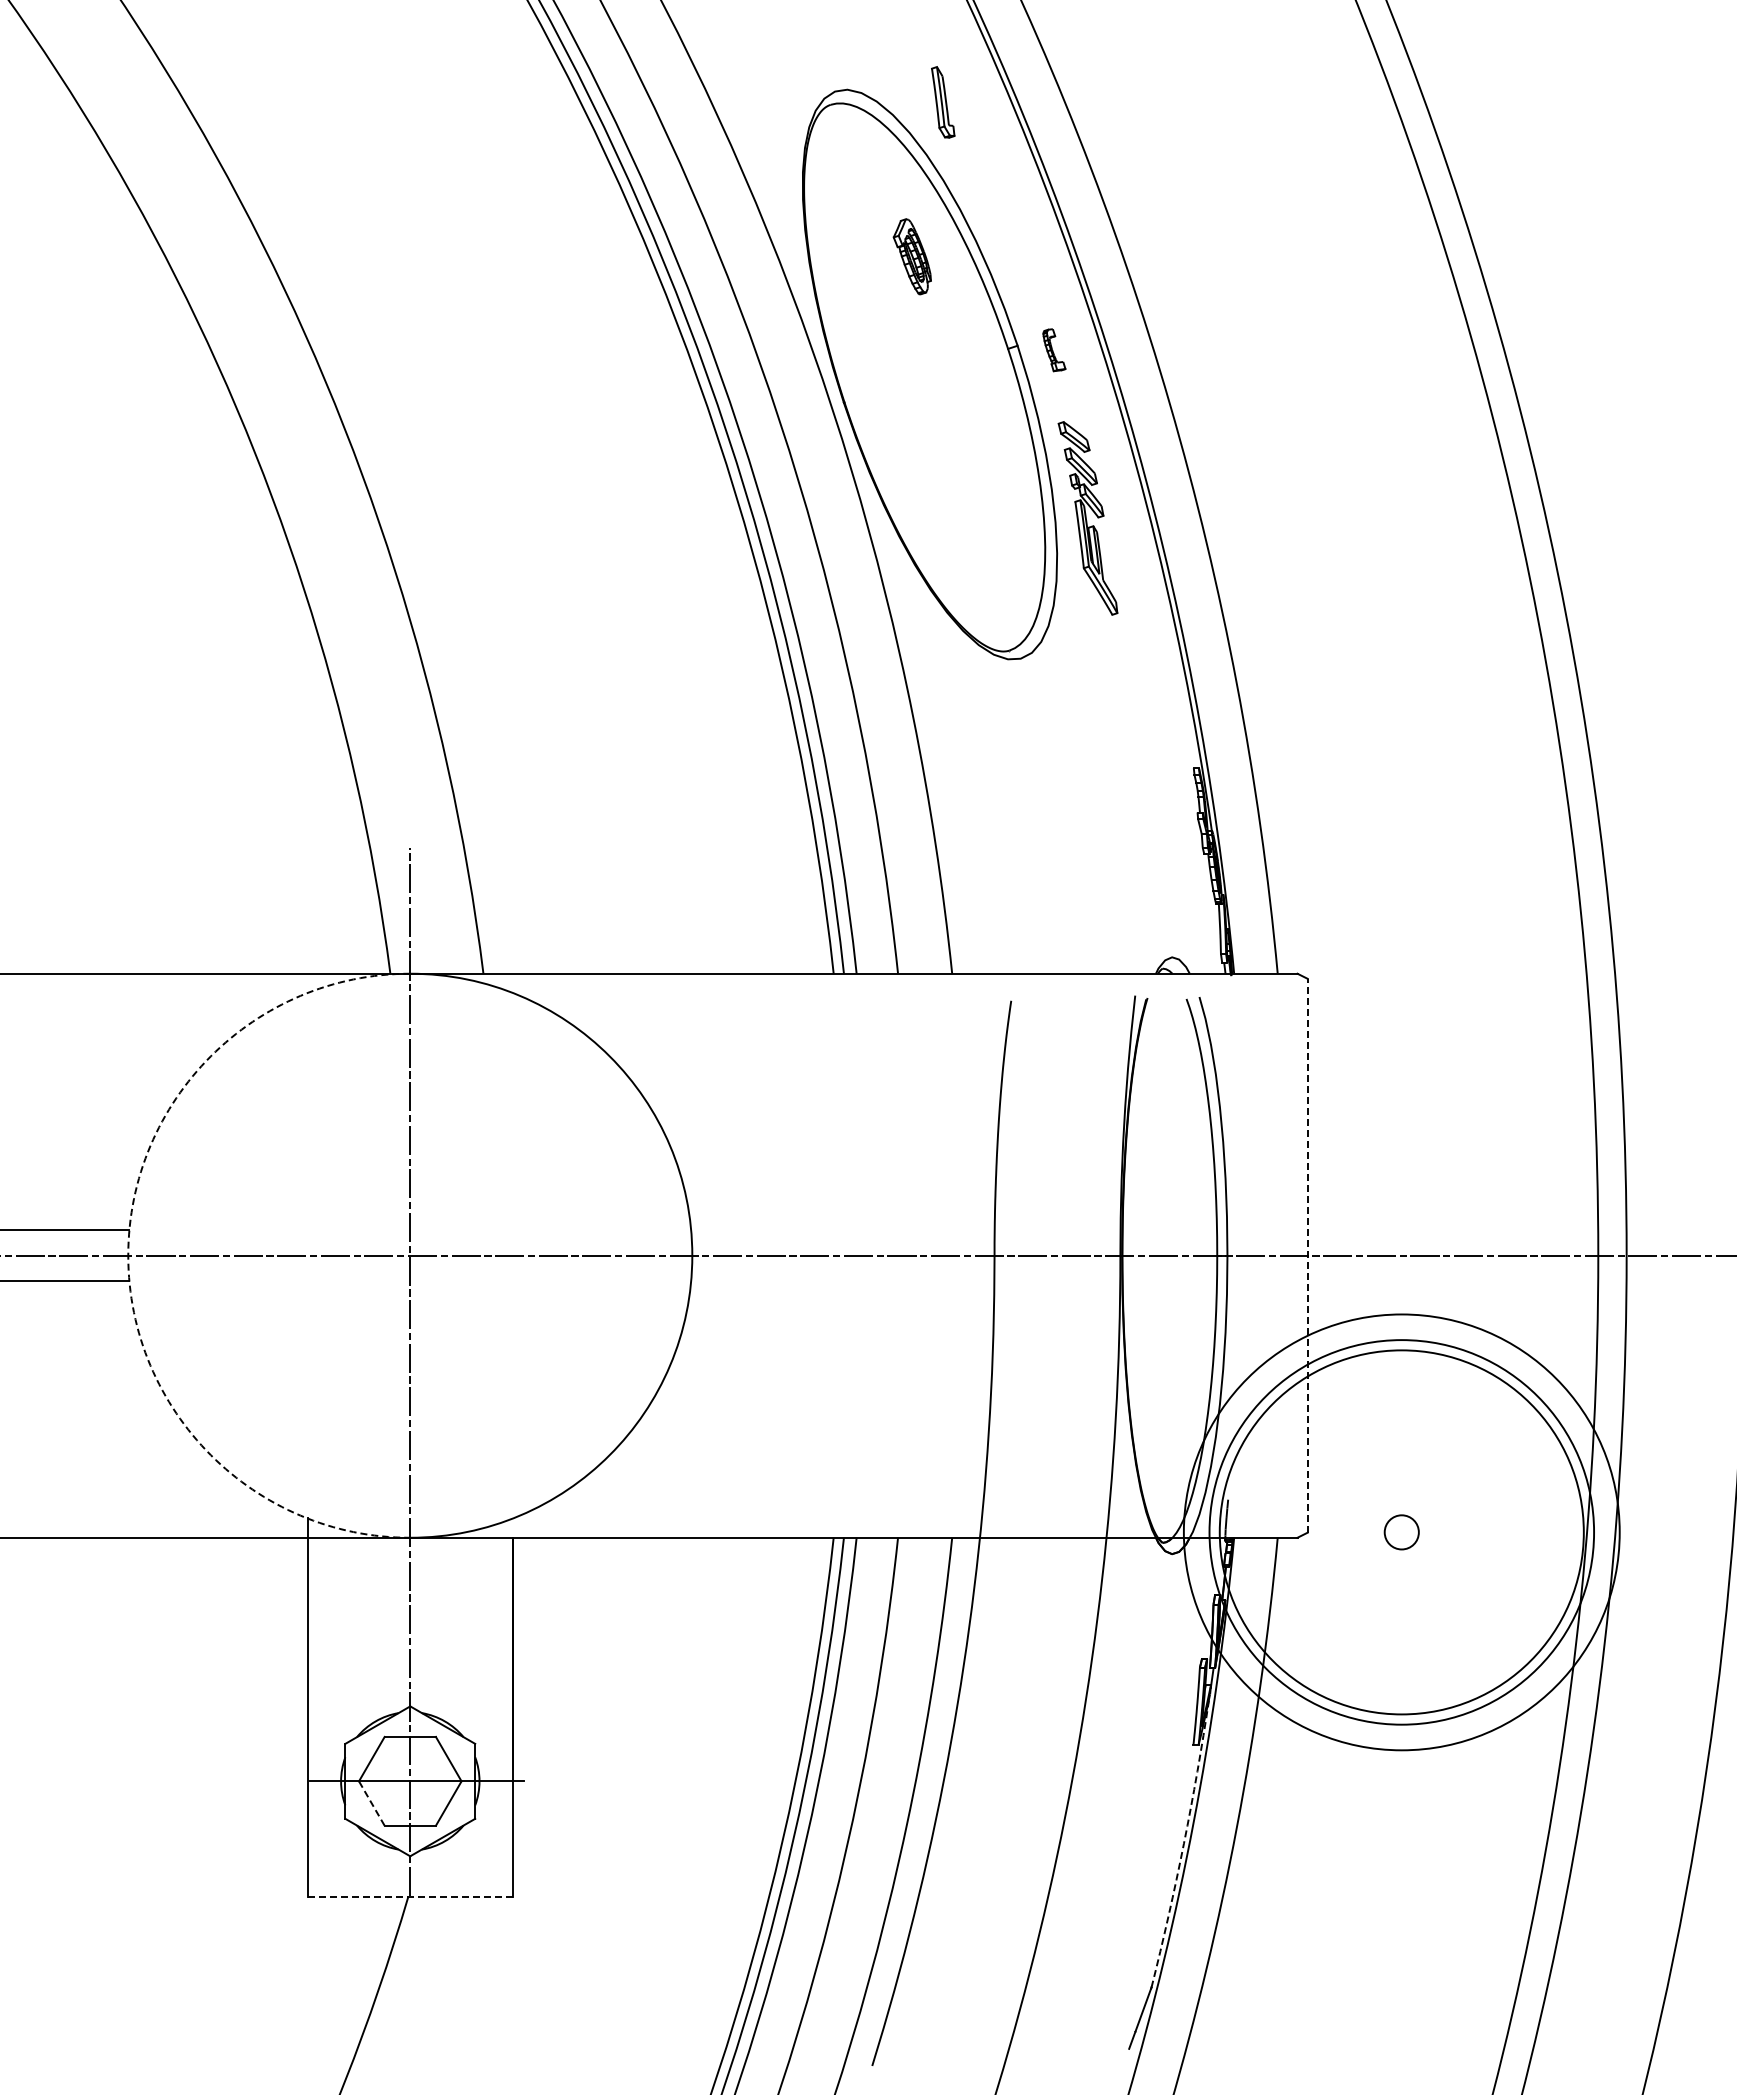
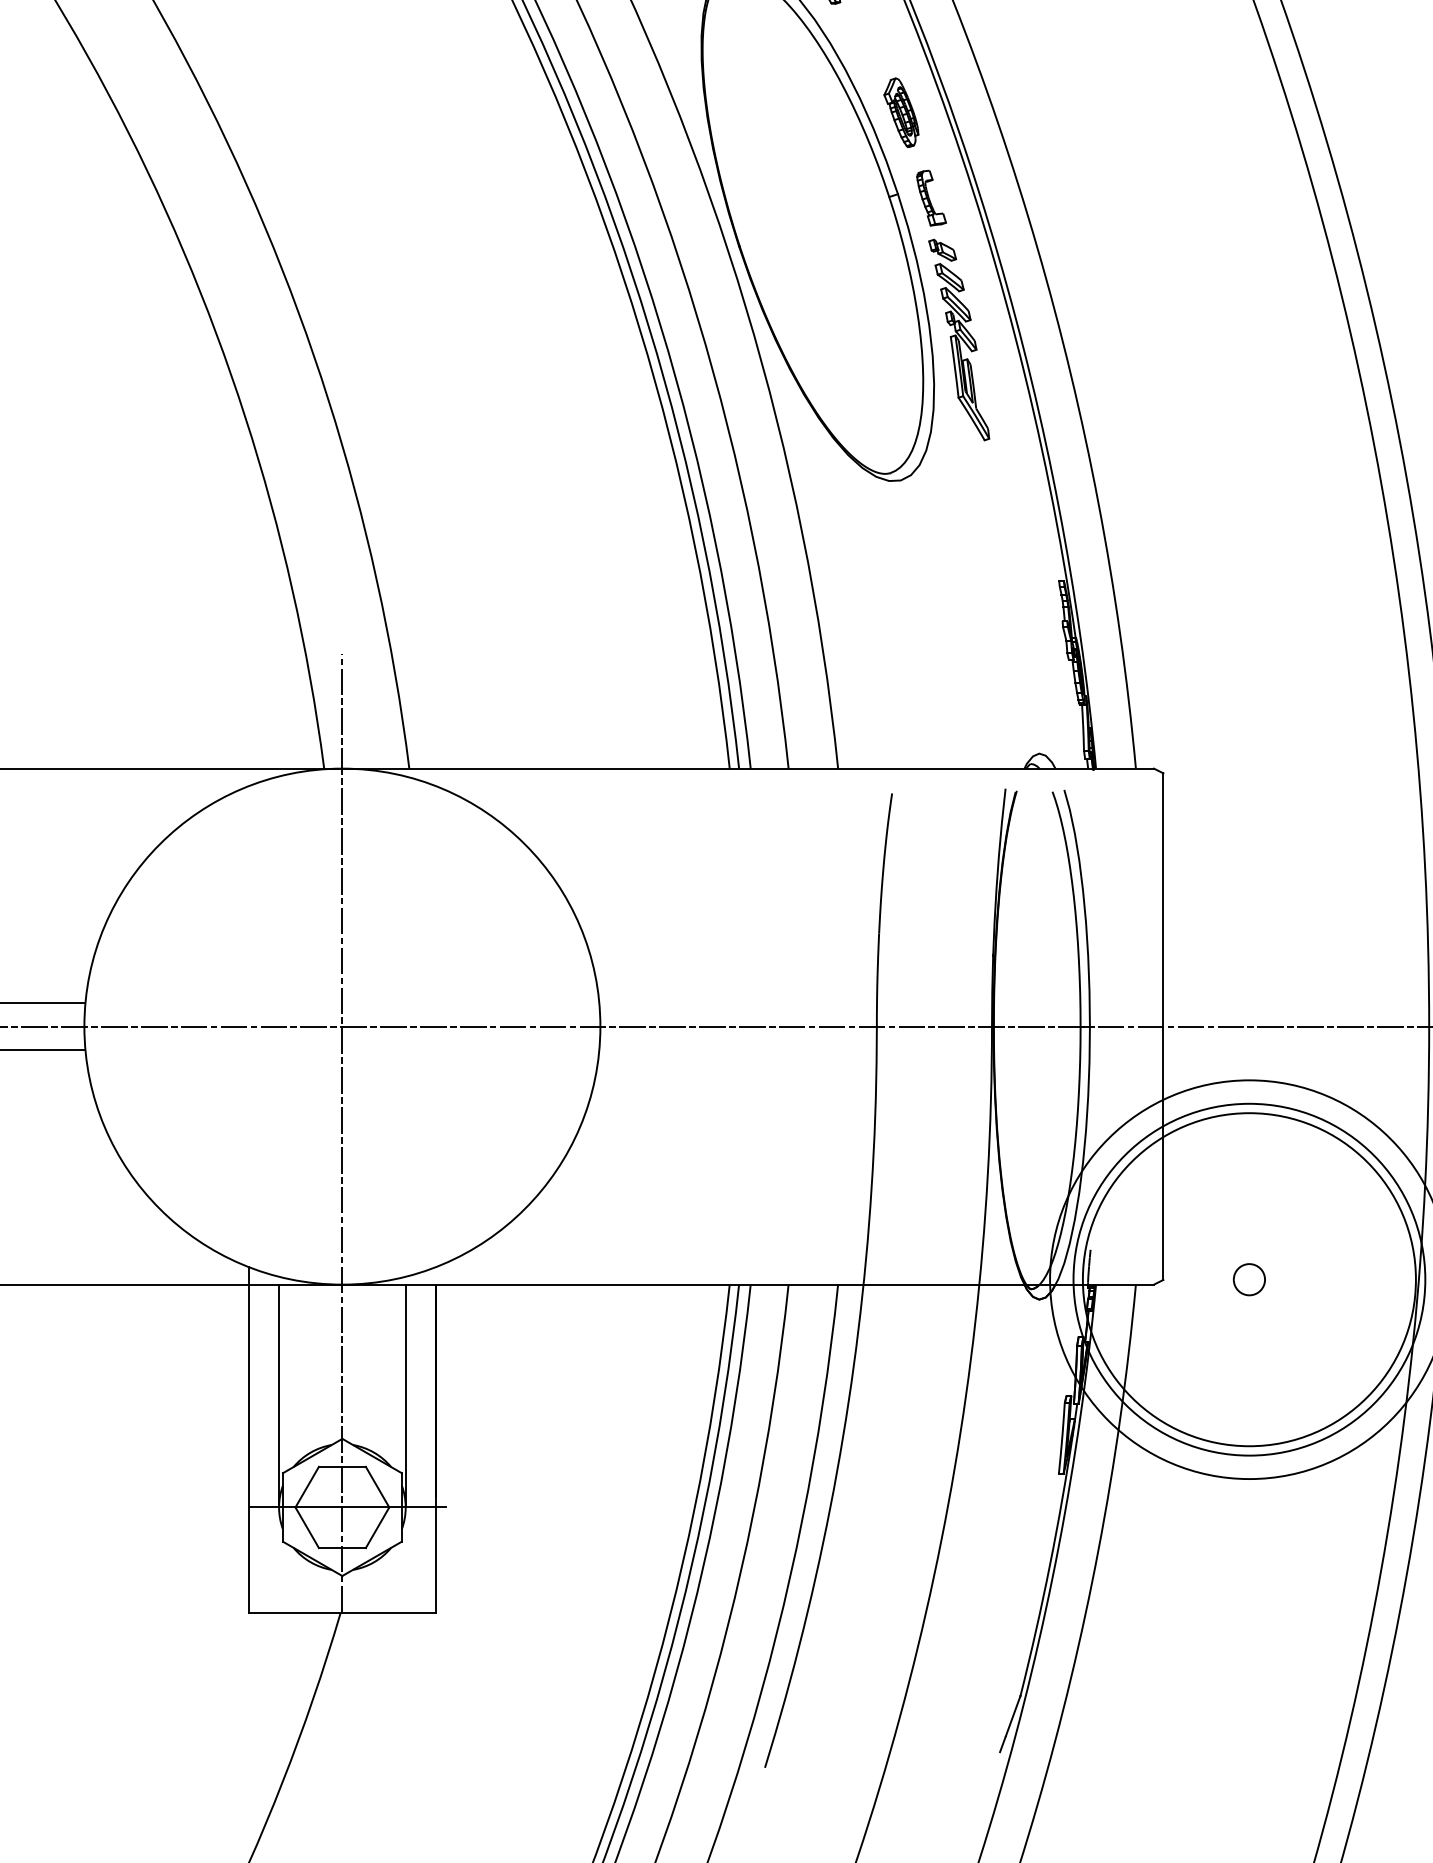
part: (911, 256) -> (900, 112), moved
part: (1054, 350) -> (931, 198), size x1.43
part: (1066, 406) -> (942, 249), added
arc: (128, 1255) -> (84, 1026), dashed -> solid
line: (1307, 1255) -> (1163, 1026), dashed -> solid
line: (341, 1659) -> (279, 1395), added
line: (479, 1659) -> (405, 1395), added
line: (371, 1803) -> (306, 1527), dashed -> solid
arc: (1183, 1843) -> (1049, 1564), dashed -> solid
line: (410, 1896) -> (342, 1612), dashed -> solid

